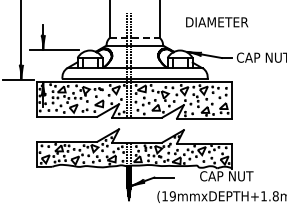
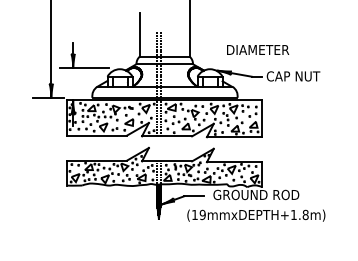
text: (217, 21) -> (258, 49), moved
line: (135, 37) -> (165, 56), dashed -> solid
text: (226, 175) -> (256, 194), CAP NUT -> GROUND ROD

